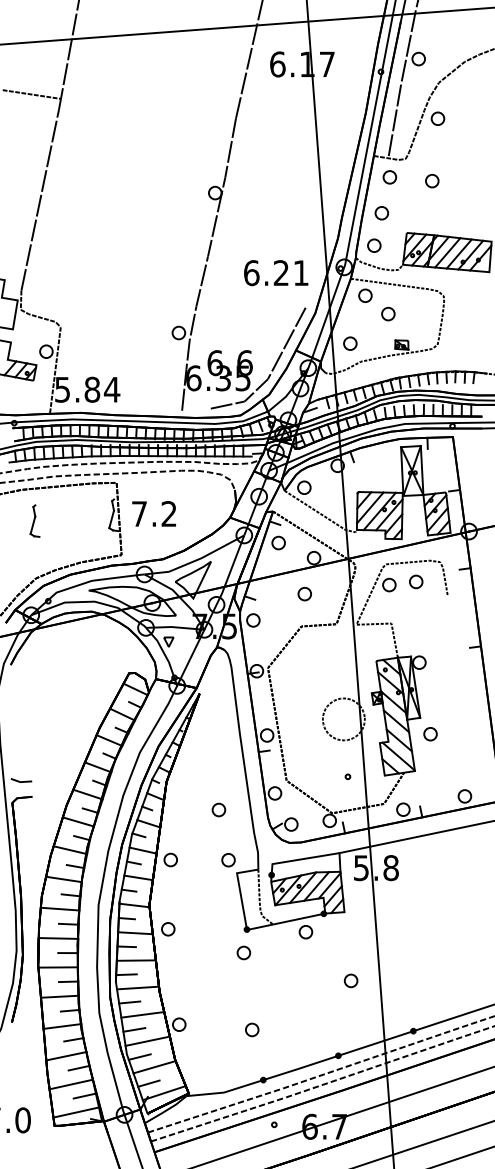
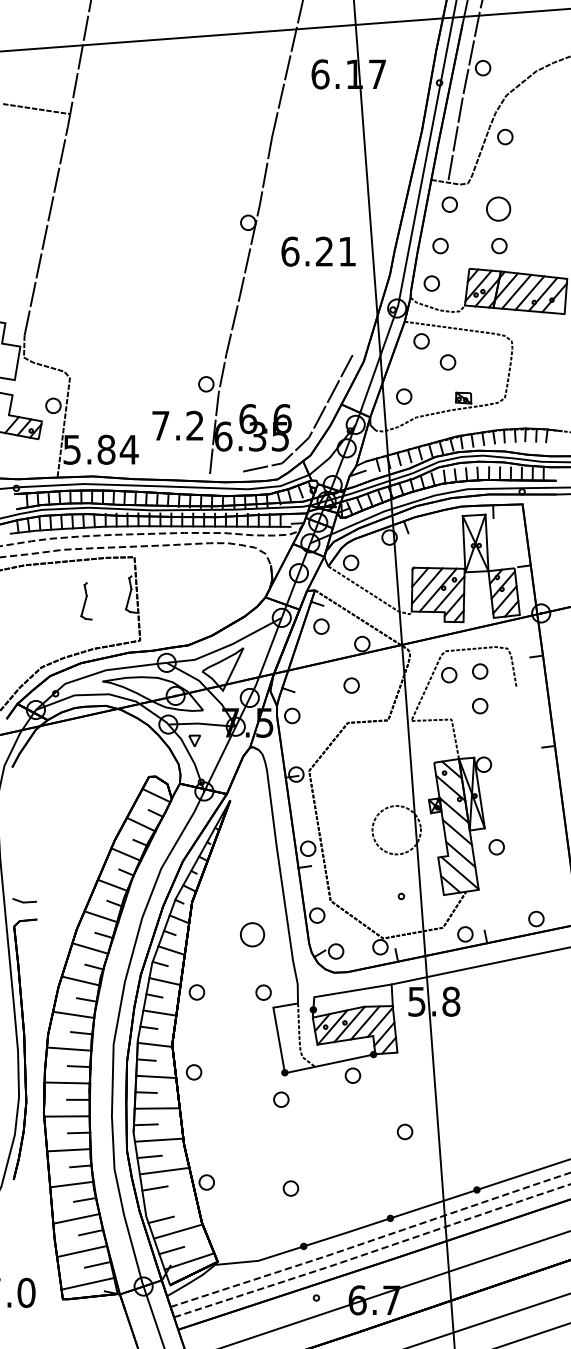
part: (432, 180) -> (498, 208), size x1.6
part: (432, 213) -> (498, 246), added
text: (276, 273) -> (318, 252), moved
text: (153, 513) -> (177, 425), moved
part: (34, 520) -> (85, 600), moved
part: (416, 611) -> (480, 705), added
part: (218, 809) -> (252, 934), size x1.6
line: (147, 1040) -> (170, 1200), removed

